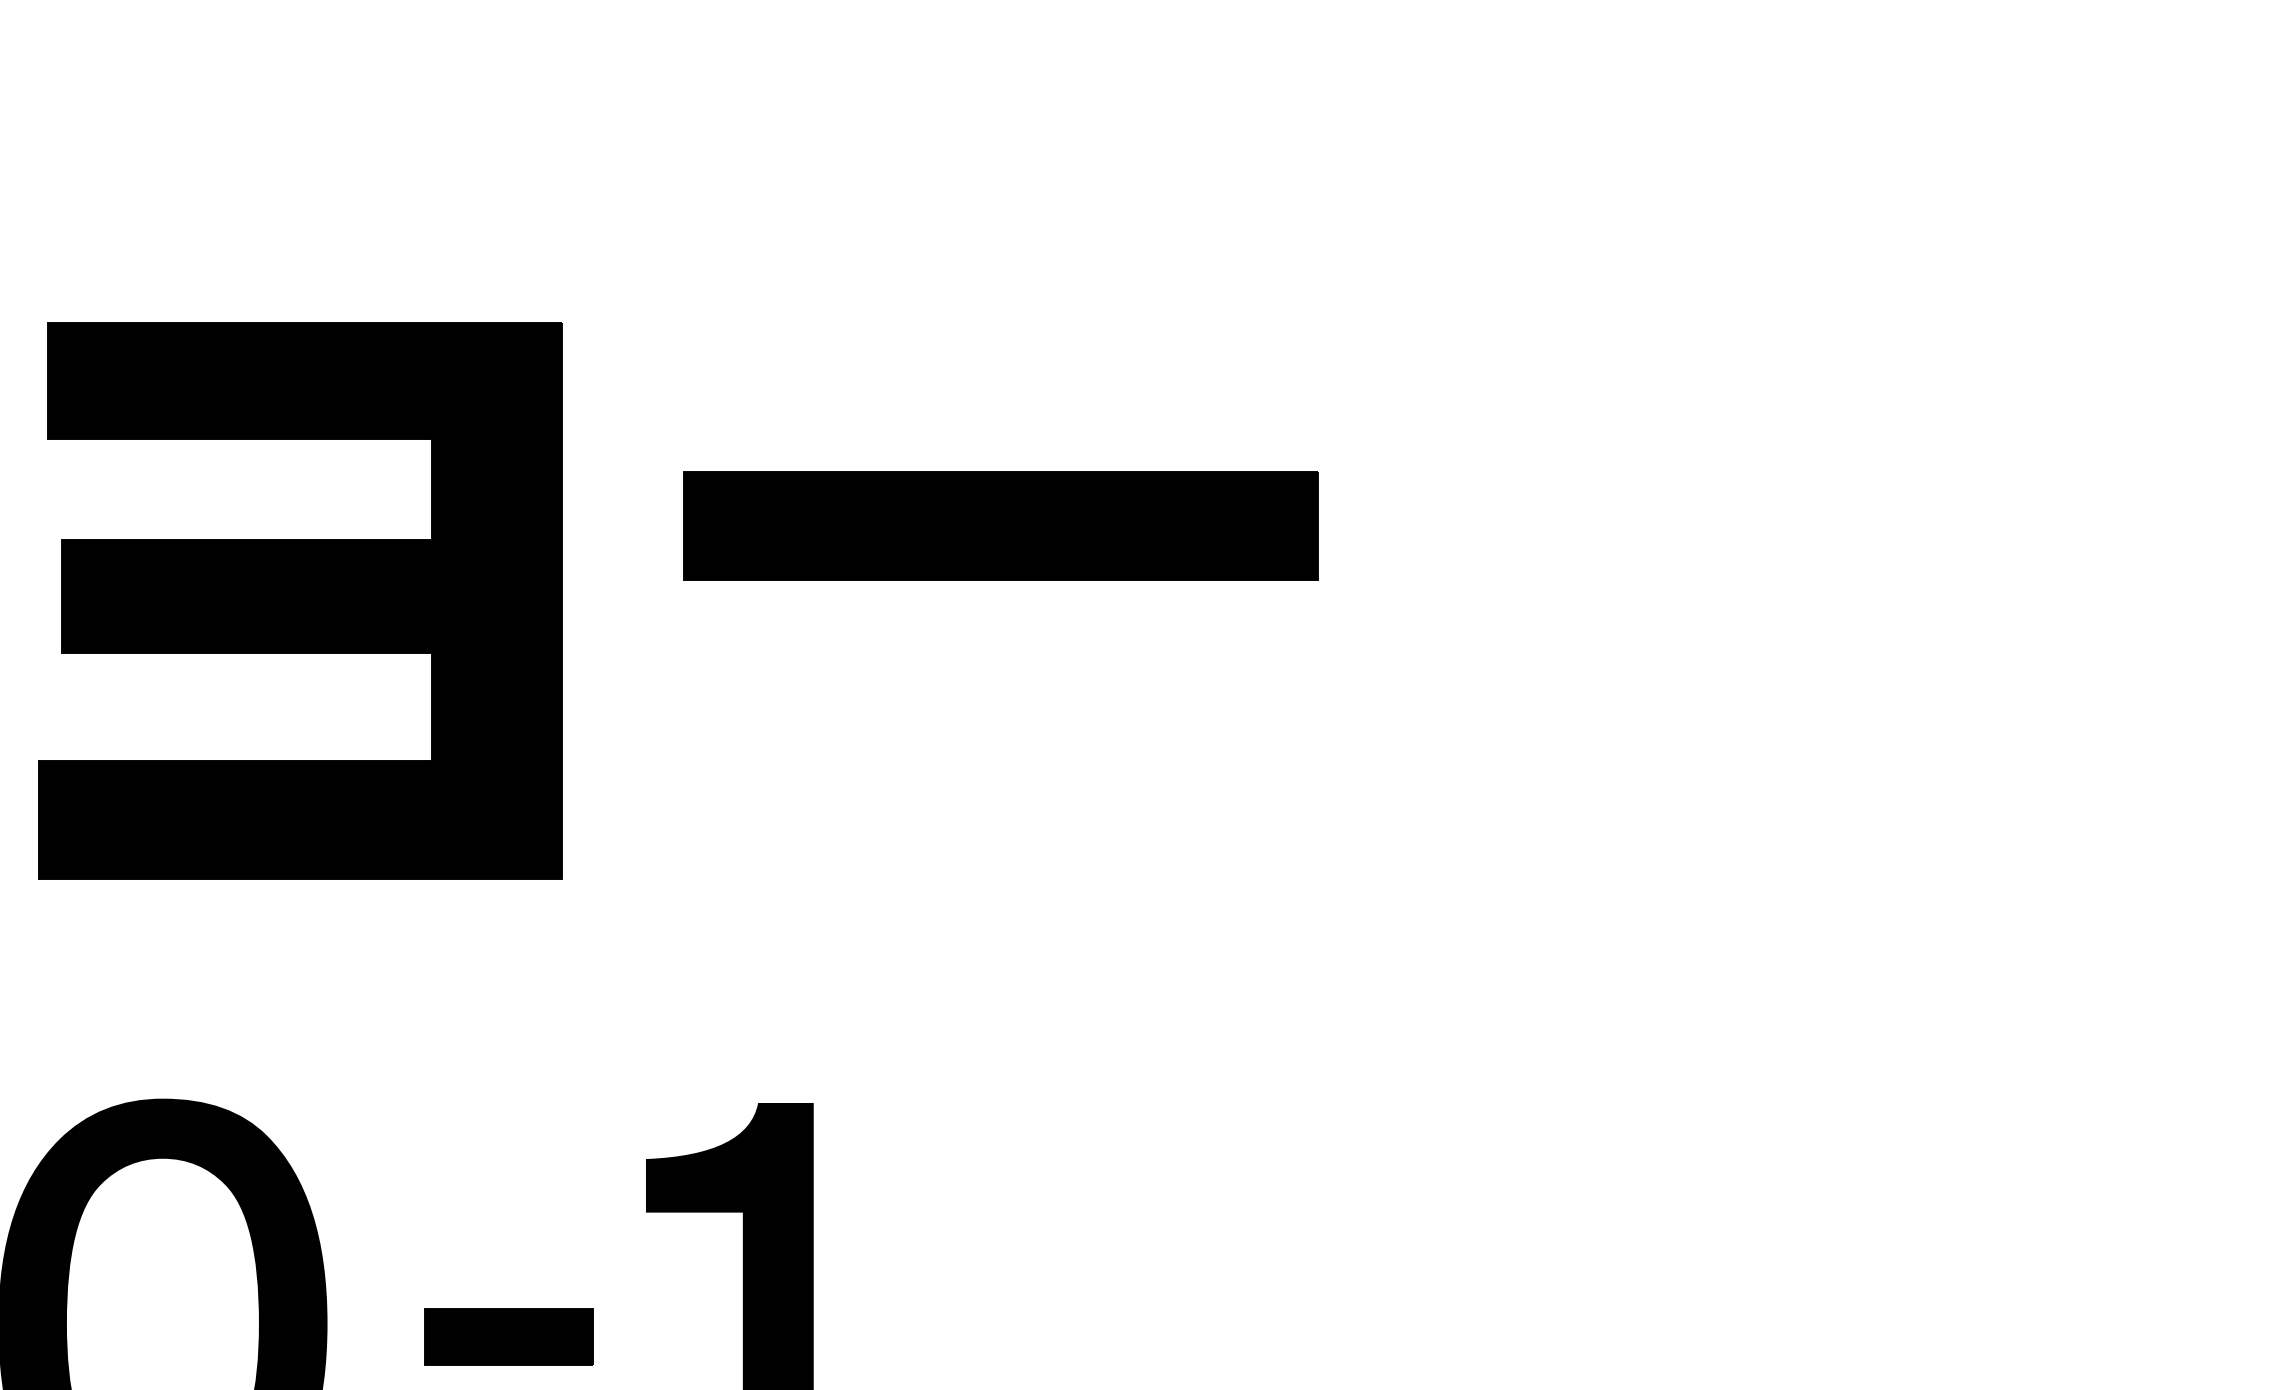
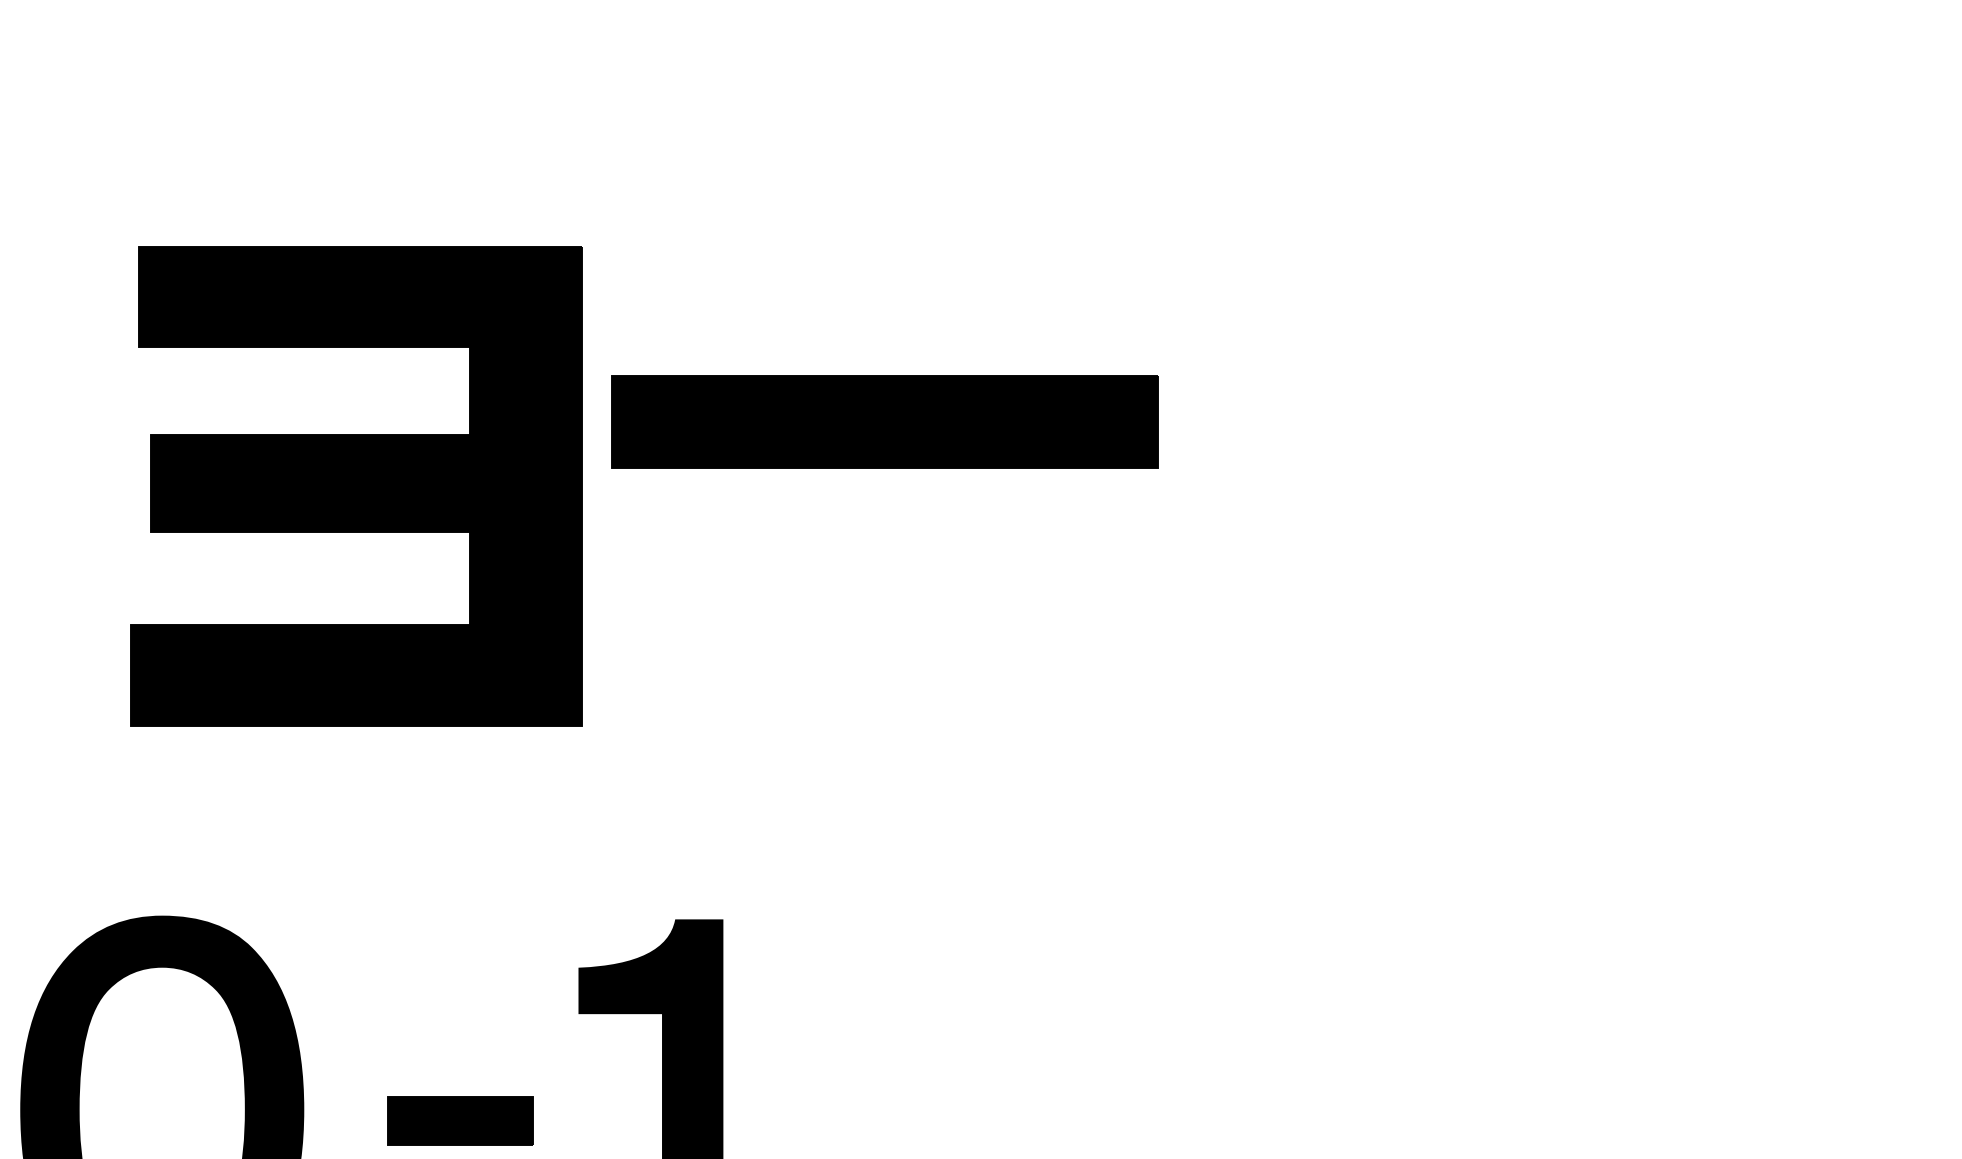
part: (300, 600) -> (356, 486), moved

